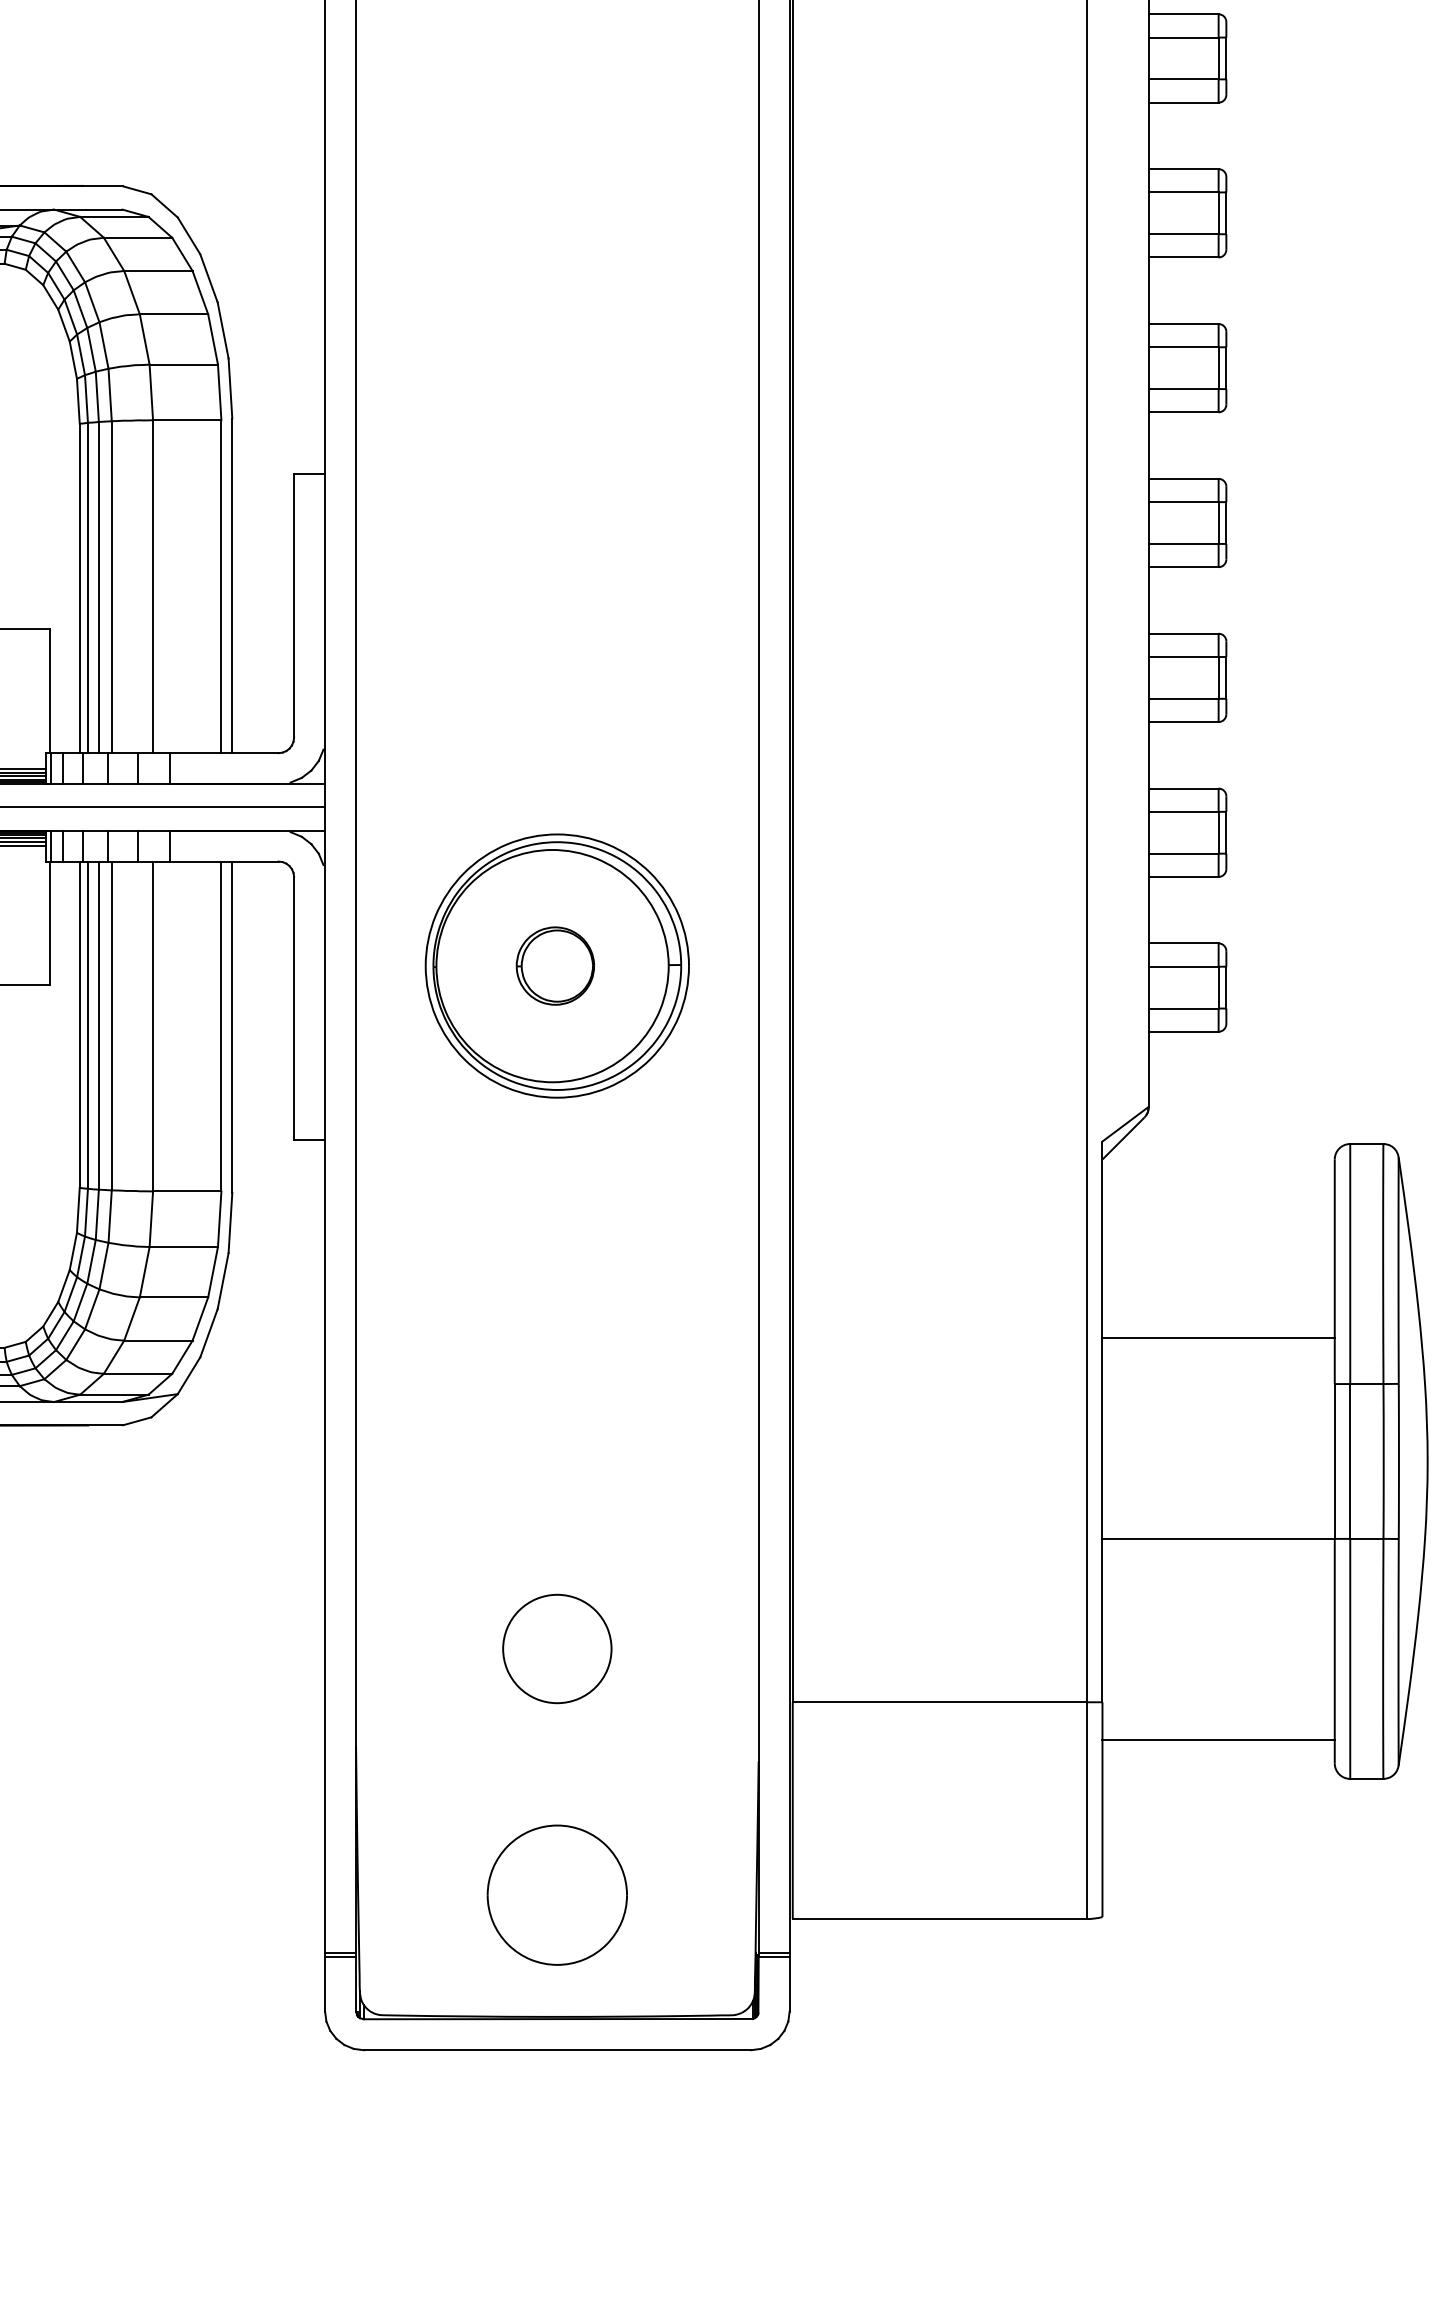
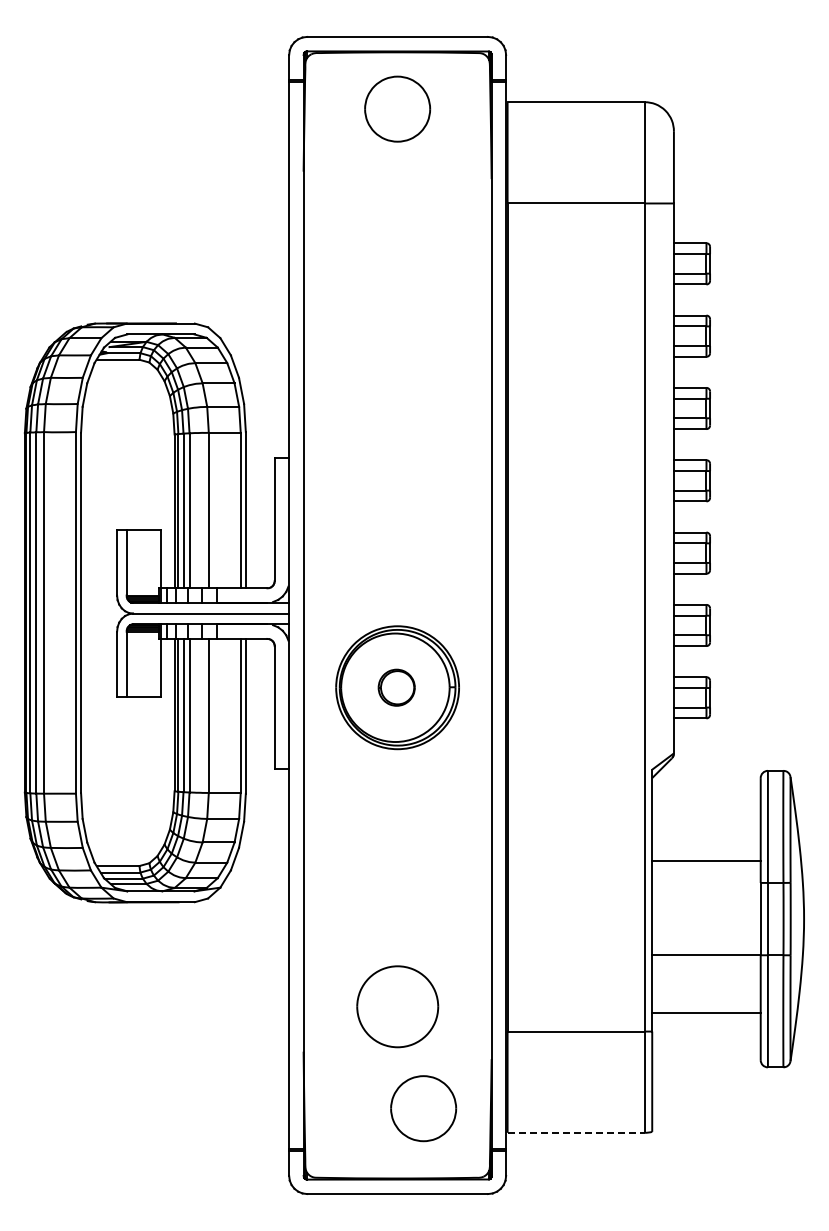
part: (557, 1648) -> (397, 1006), size x1.6
line: (1218, 1740) -> (706, 1013), moved
part: (557, 1894) -> (423, 1108), moved
line: (940, 1918) -> (576, 1132), solid -> dashed

